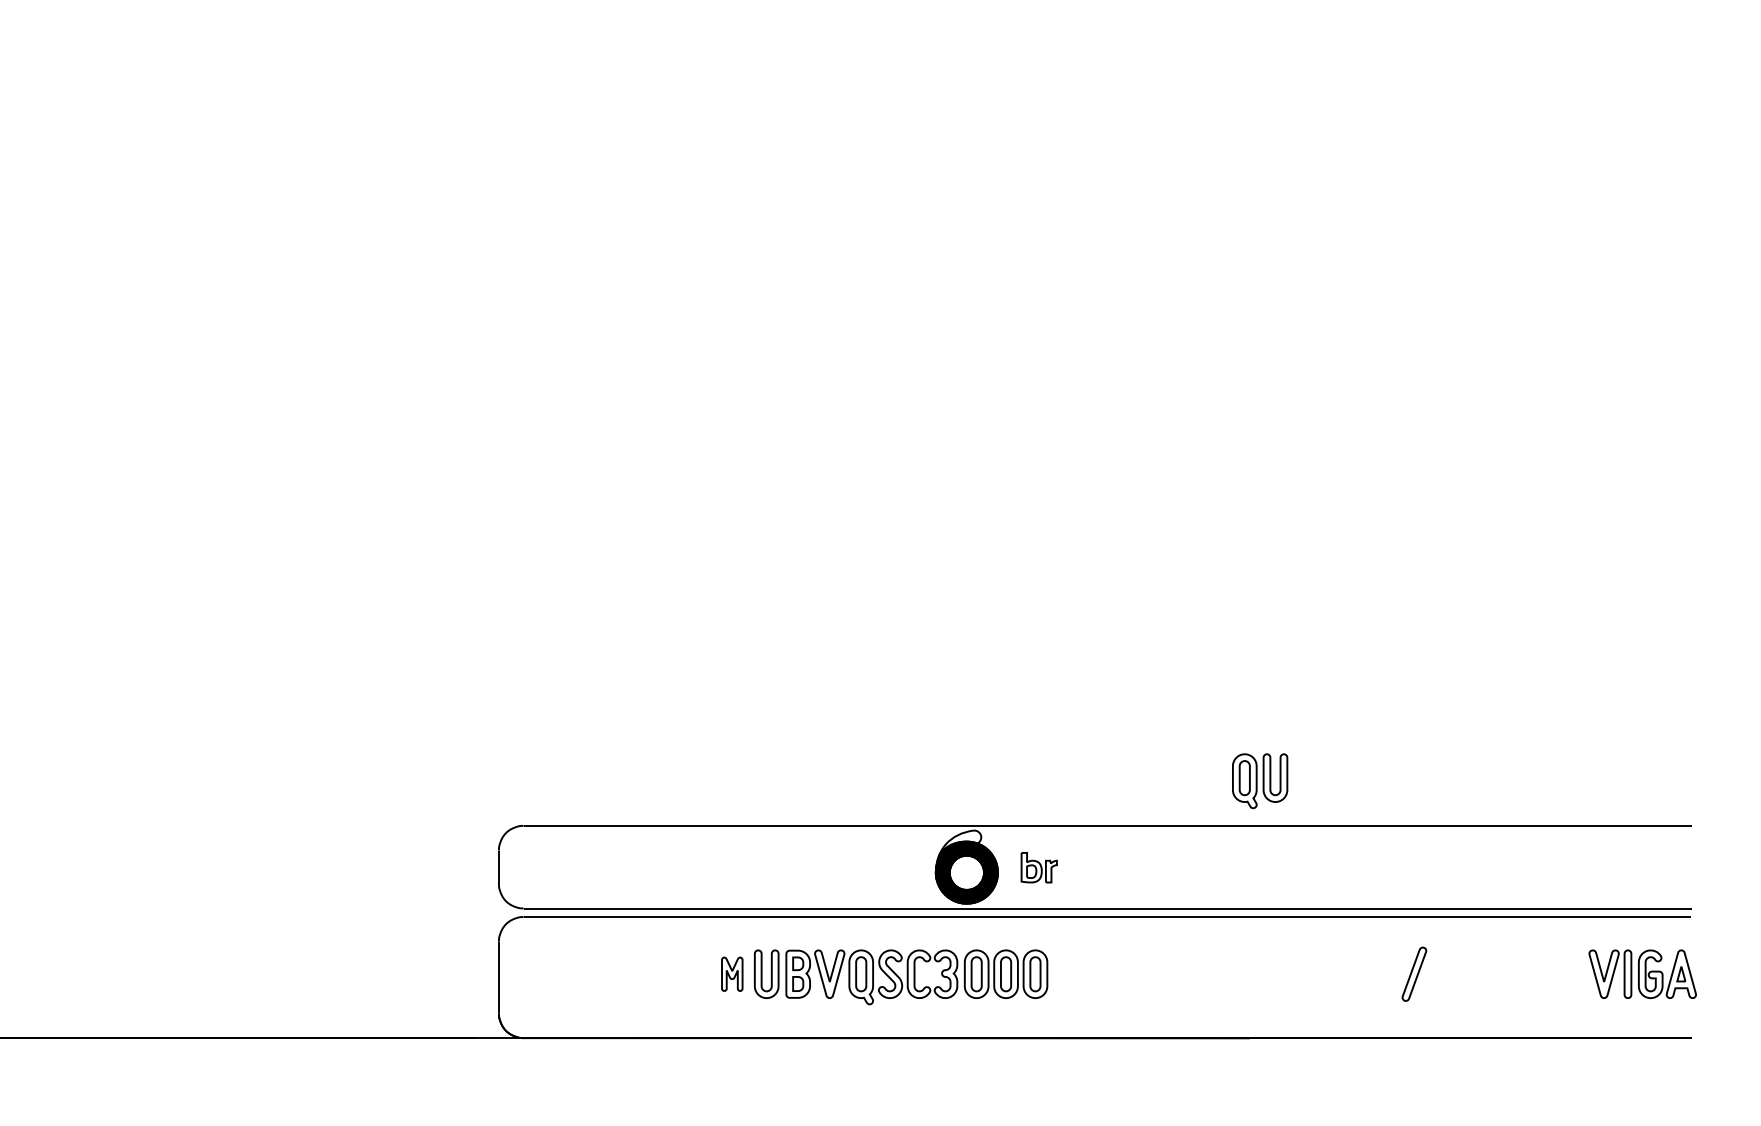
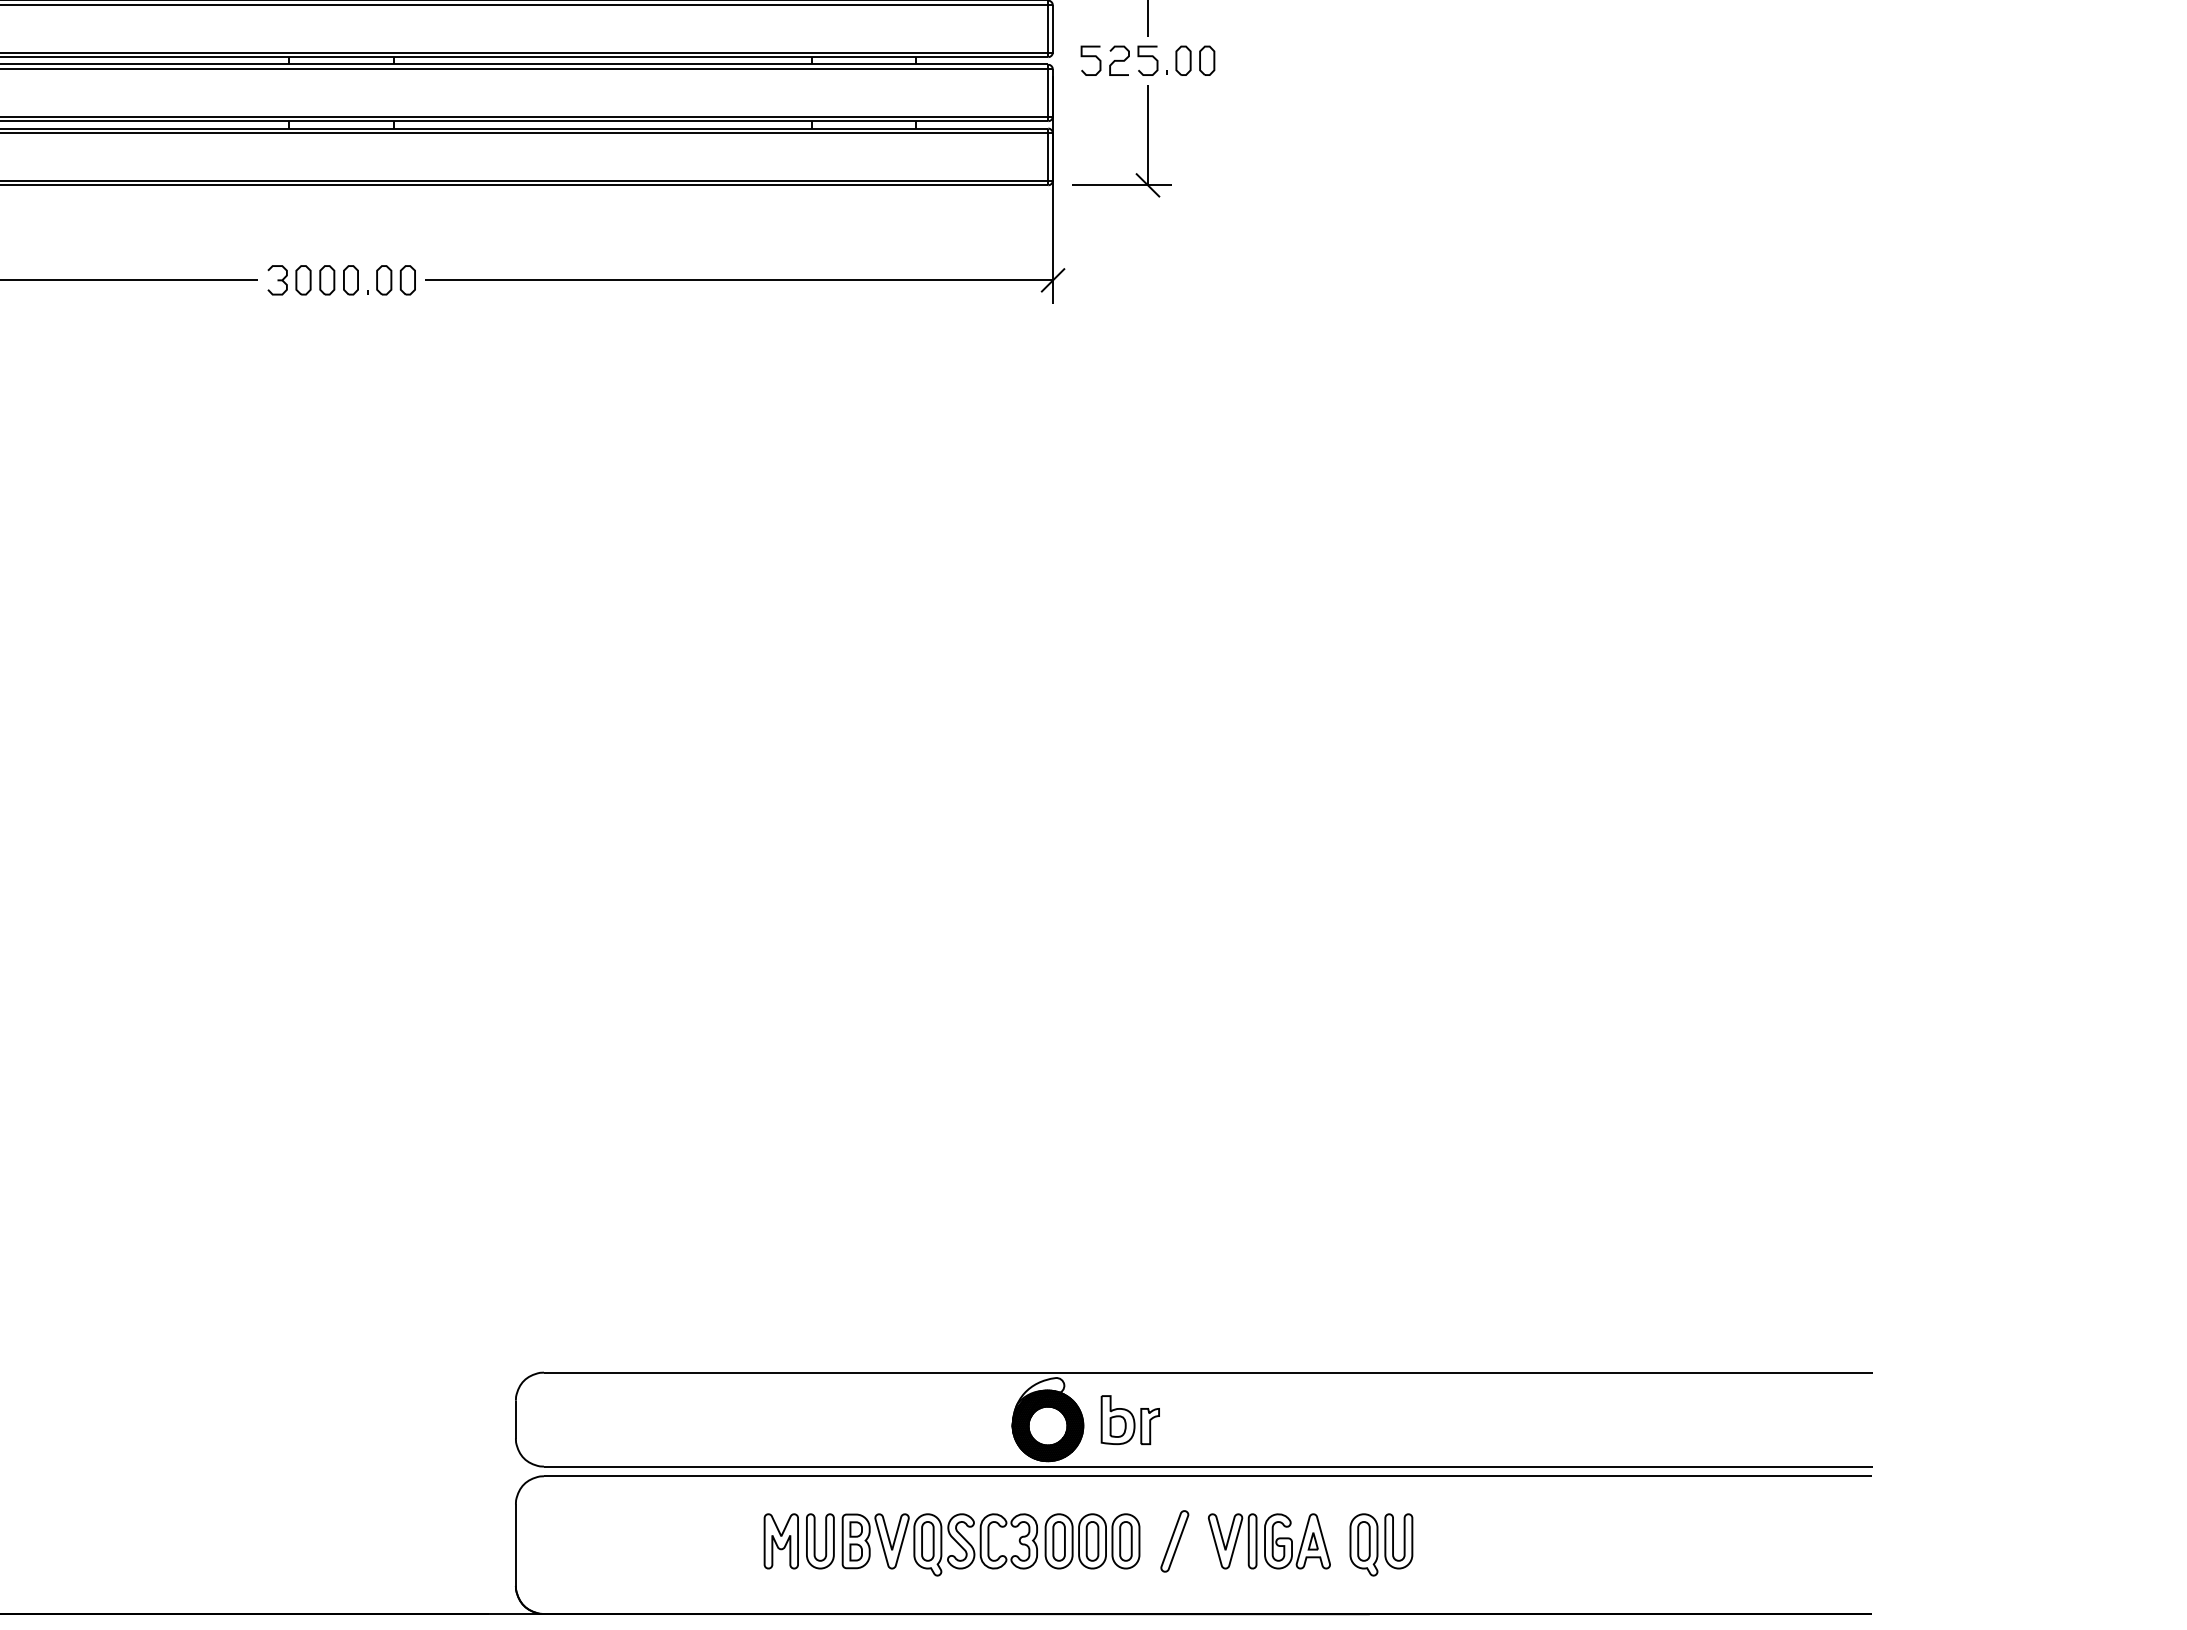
part: (1260, 780) -> (1381, 1544), moved
part: (1038, 867) -> (1129, 1420), size x1.43
part: (731, 974) -> (780, 1541), size x1.43
part: (1414, 974) -> (1174, 1541), moved
part: (1641, 974) -> (1268, 1541), moved

